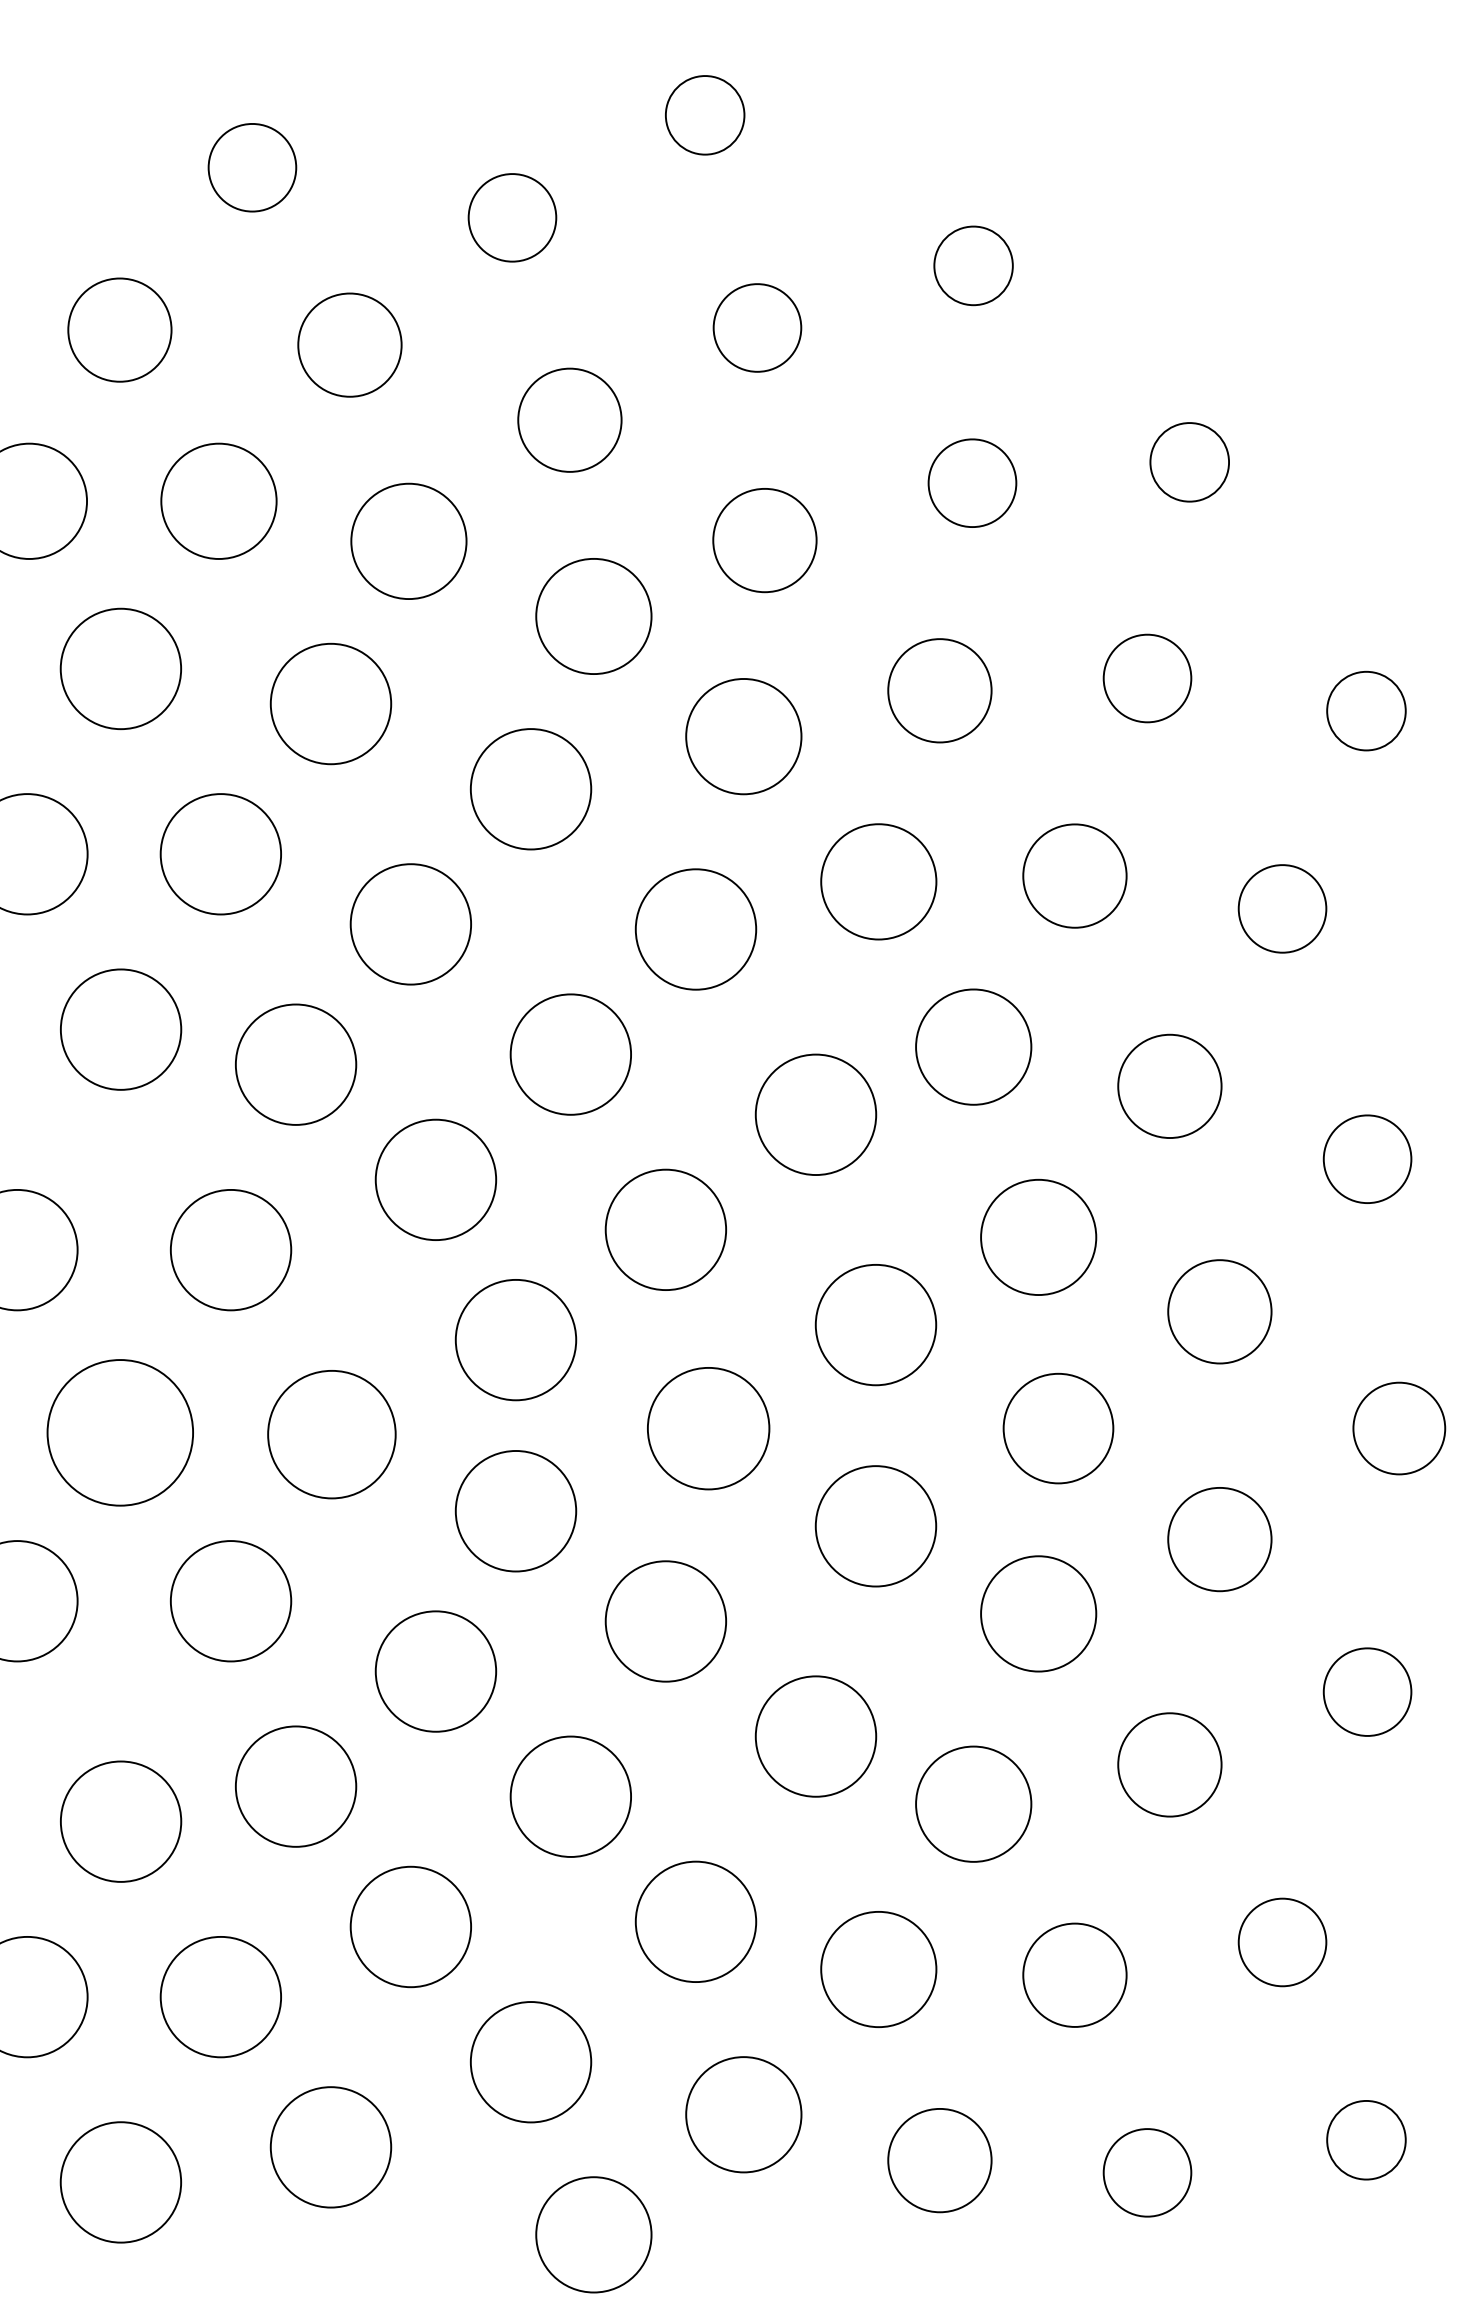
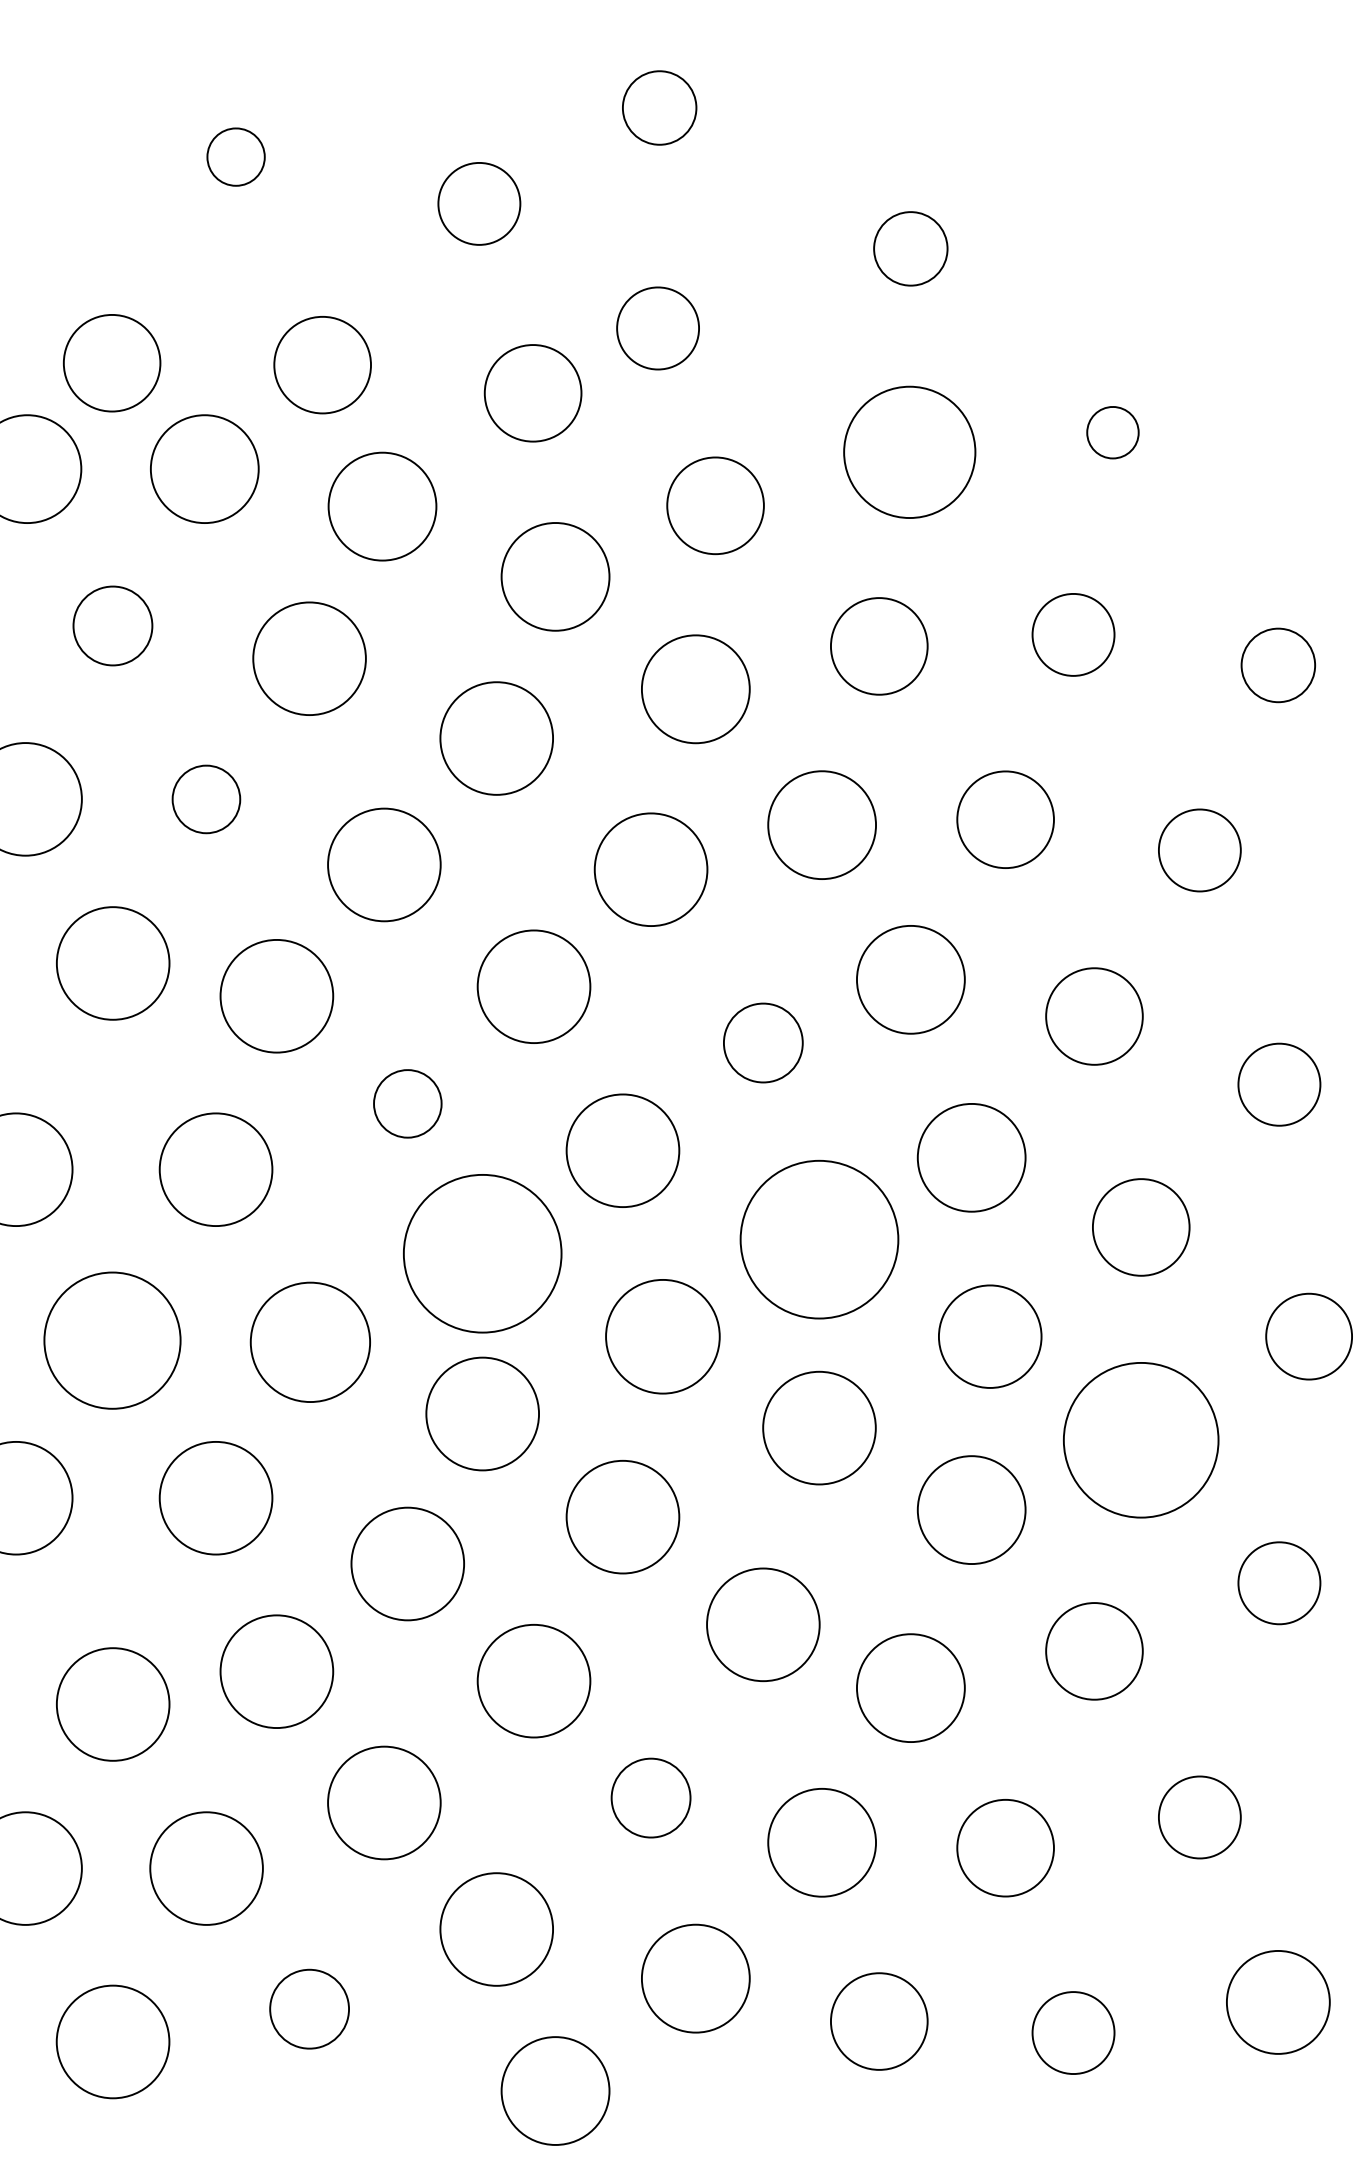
part: (252, 167) -> (236, 156), size x0.7
part: (757, 327) -> (658, 328), moved
part: (119, 329) -> (111, 362), moved
part: (349, 344) -> (322, 364), moved
part: (1189, 462) -> (1112, 432), size x0.7
part: (972, 482) -> (909, 451), size x1.6
part: (120, 668) -> (112, 625), size x0.7
part: (220, 854) -> (206, 799), size x0.6
part: (815, 1114) -> (762, 1042), size x0.7
part: (435, 1179) -> (407, 1103), size x0.6
part: (875, 1325) -> (819, 1240), size x1.4
part: (515, 1340) -> (482, 1254), size x1.4
part: (1219, 1539) -> (1140, 1440), size x1.6
part: (695, 1921) -> (650, 1797), size x0.7
part: (1366, 2140) -> (1278, 2002), size x1.4
part: (330, 2147) -> (309, 2009), size x0.7

